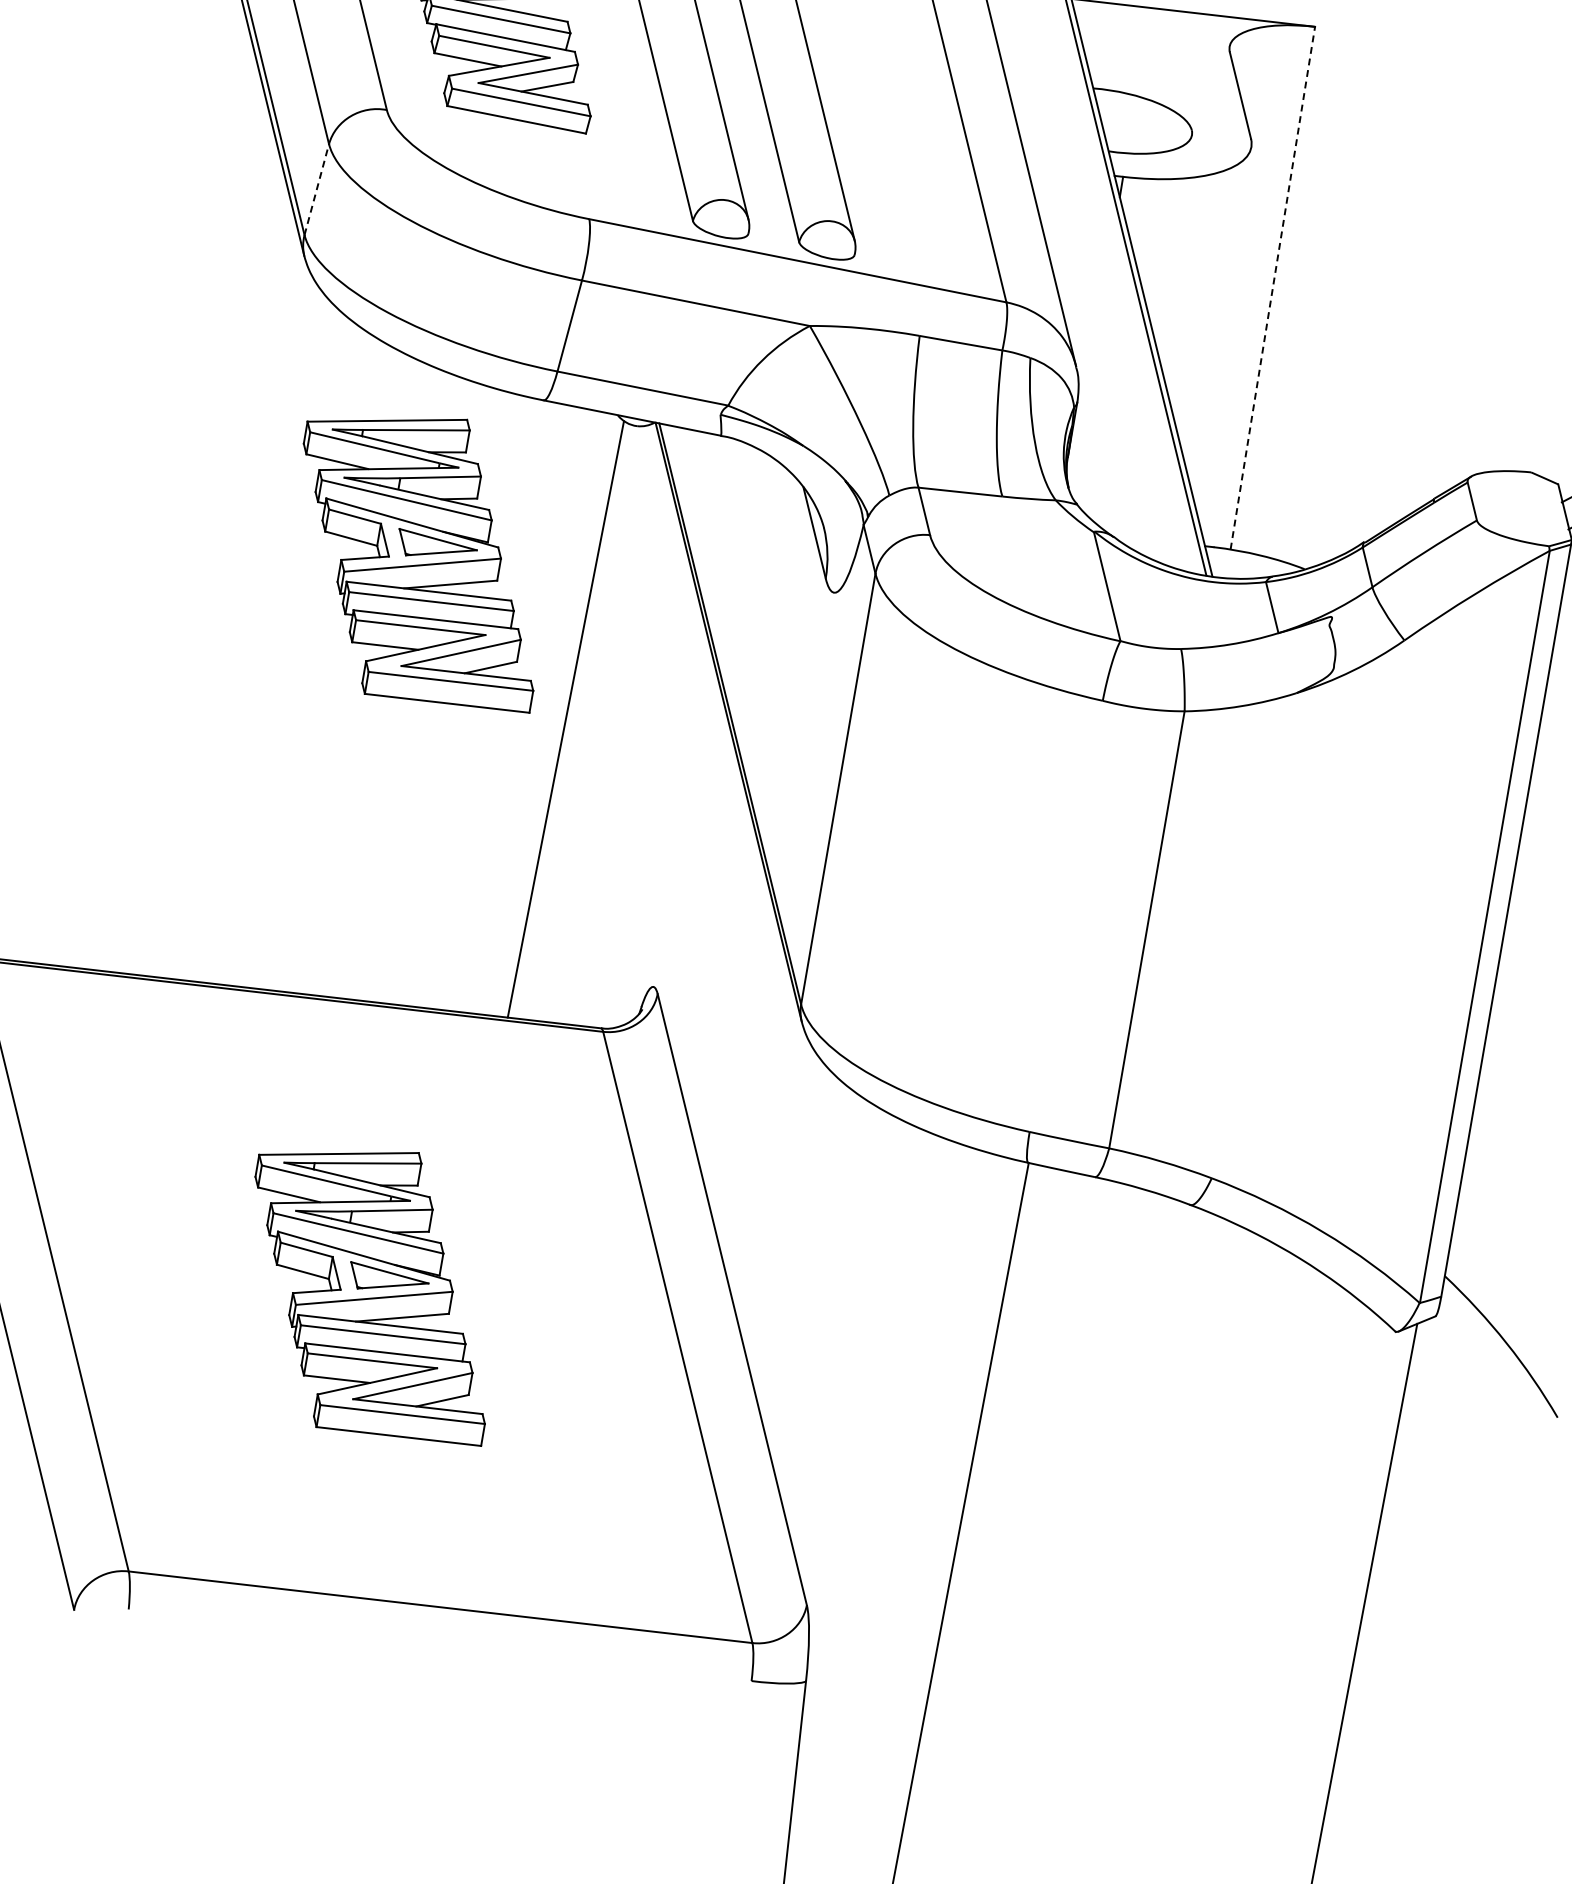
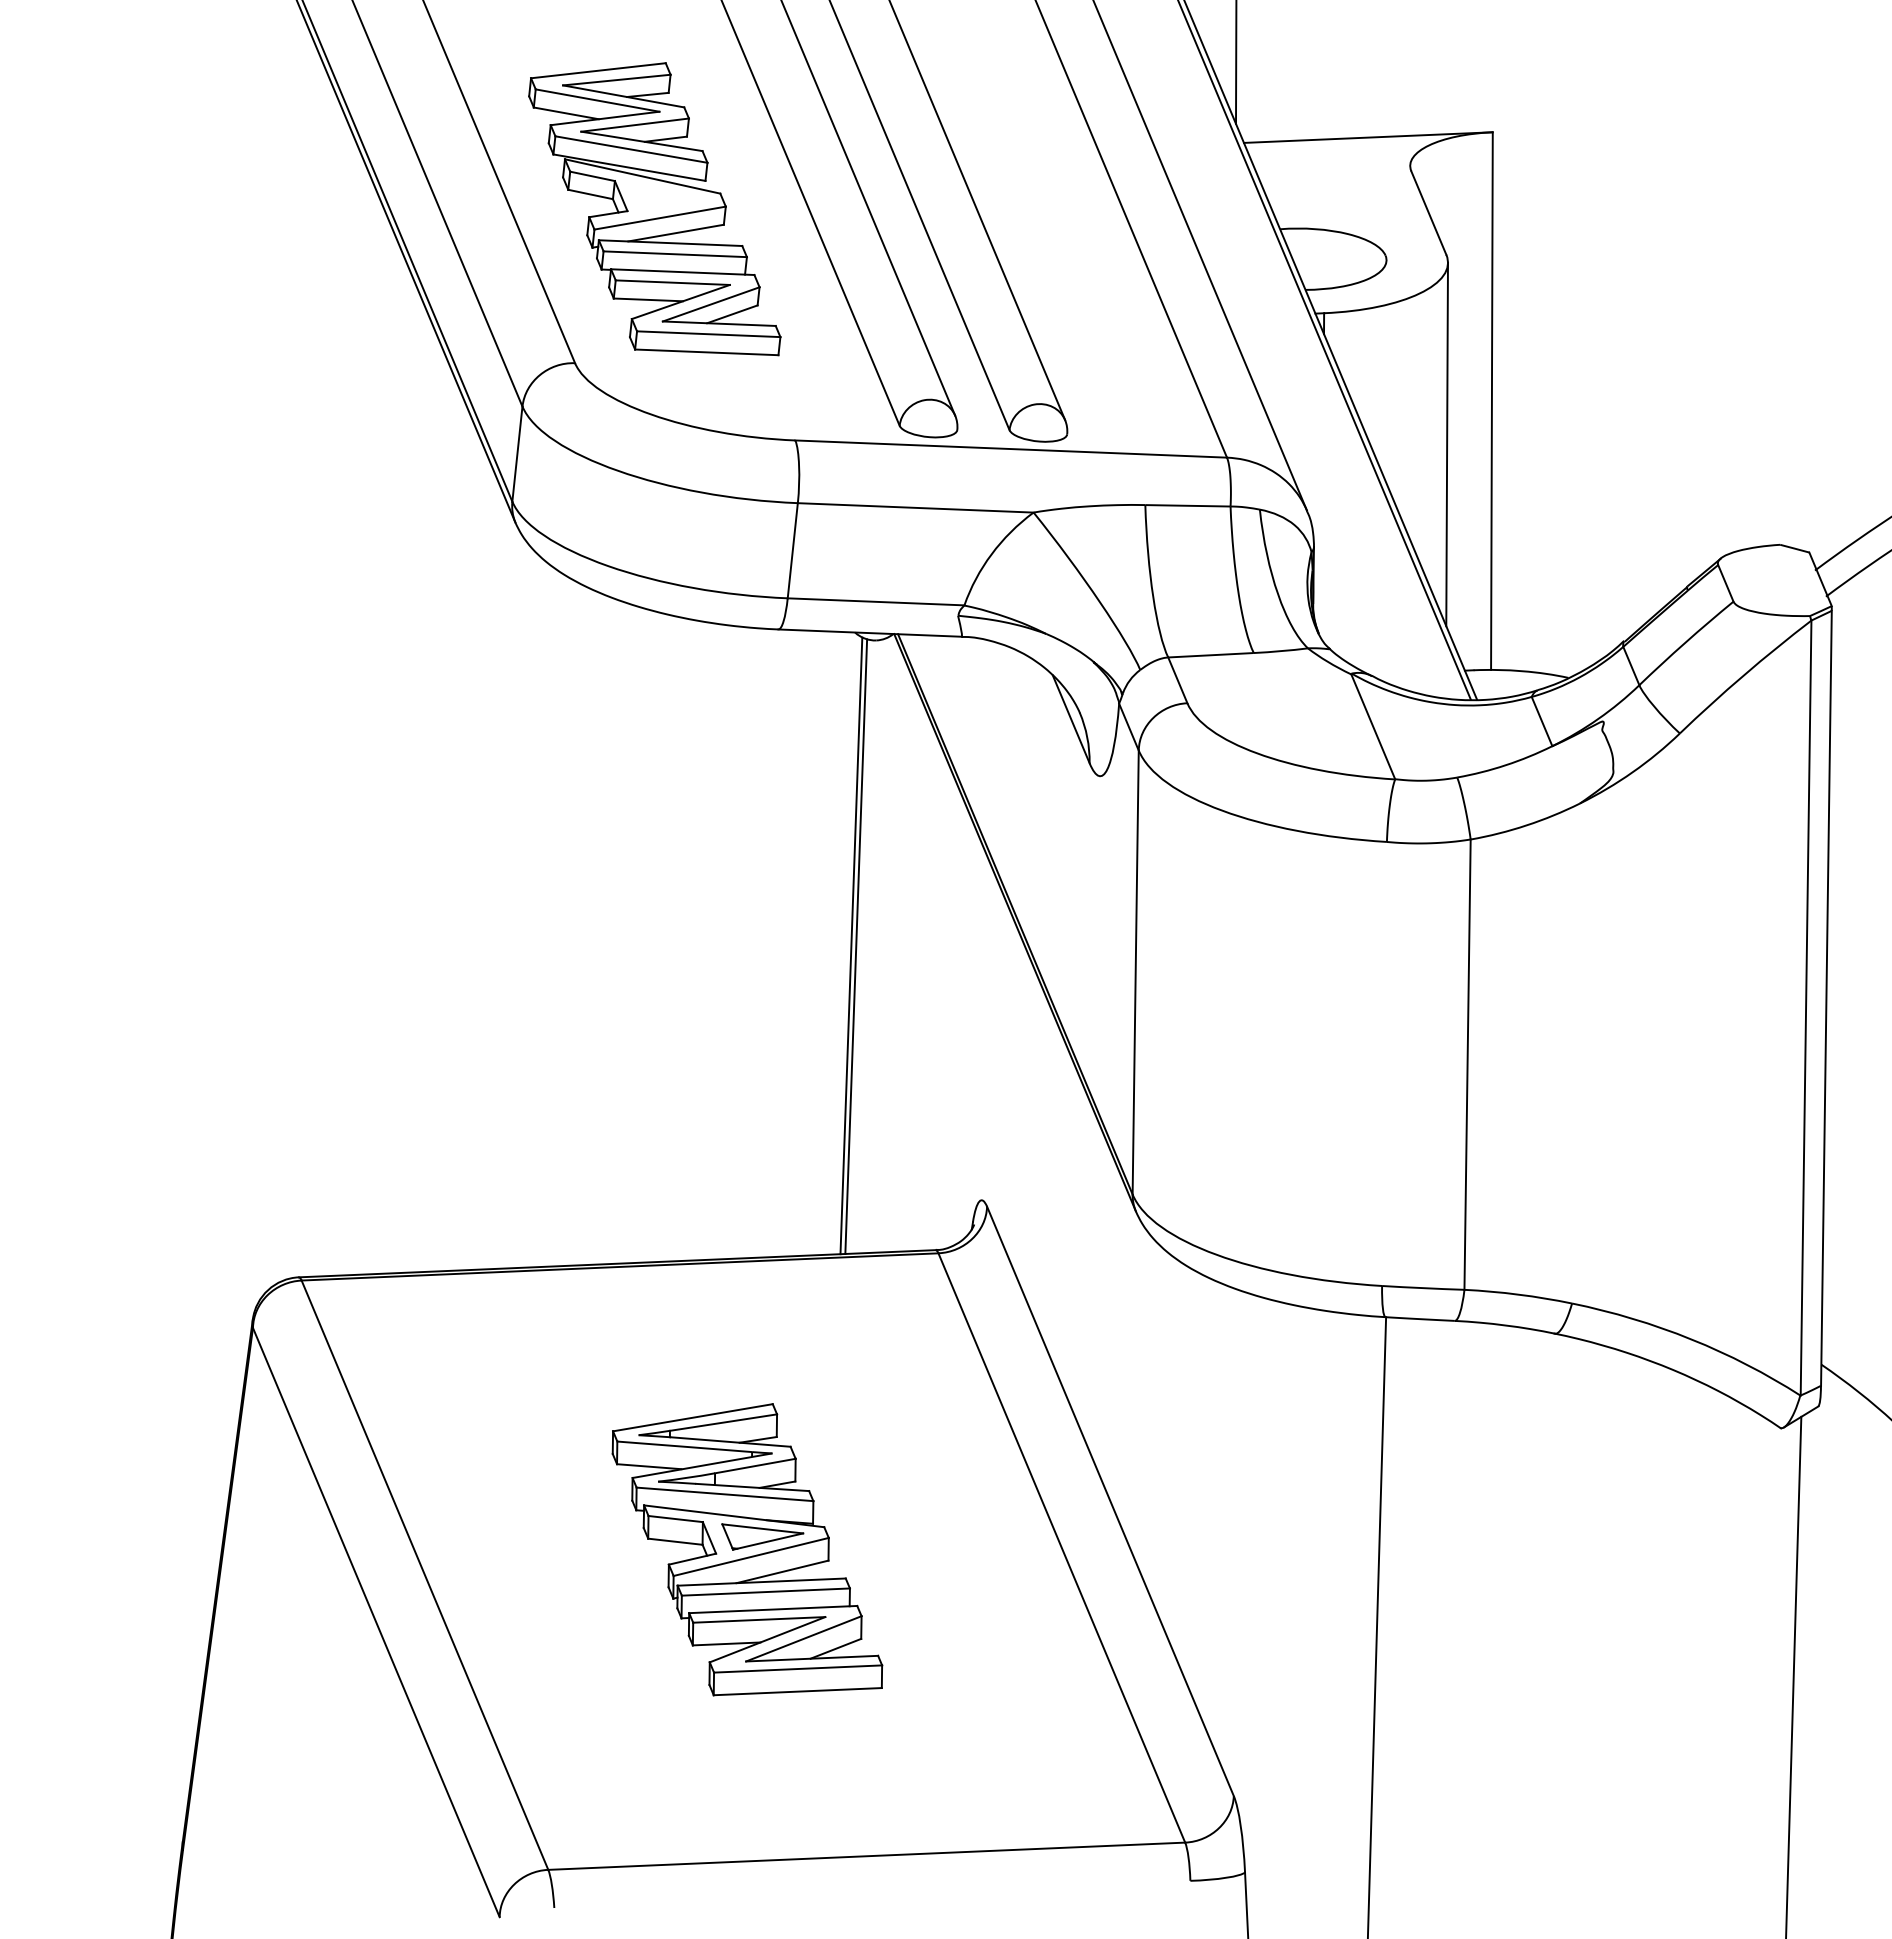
line: (316, 190) -> (517, 454), dashed -> solid
line: (1272, 288) -> (1491, 401), dashed -> solid
line: (1221, 323) -> (1446, 444), added
part: (420, 557) -> (679, 806), removed
line: (570, 720) -> (856, 946), added

